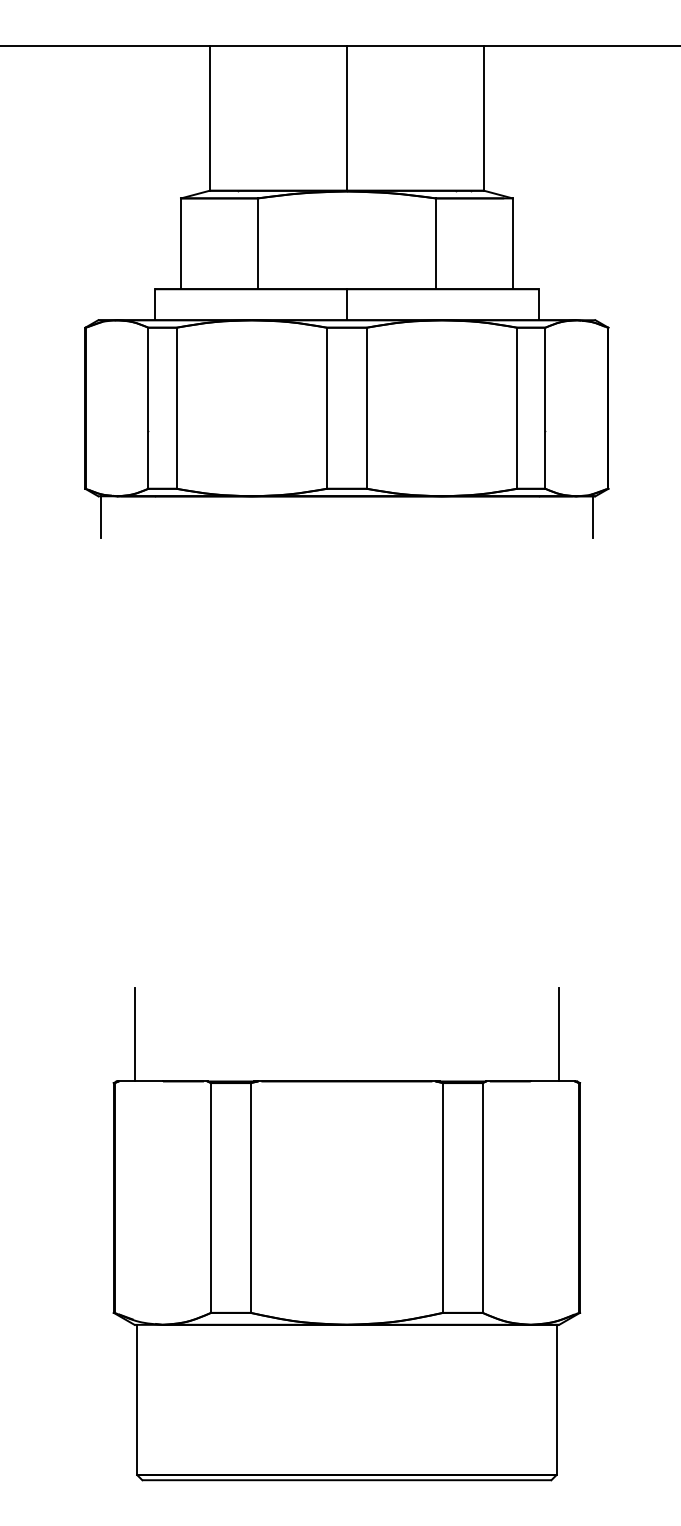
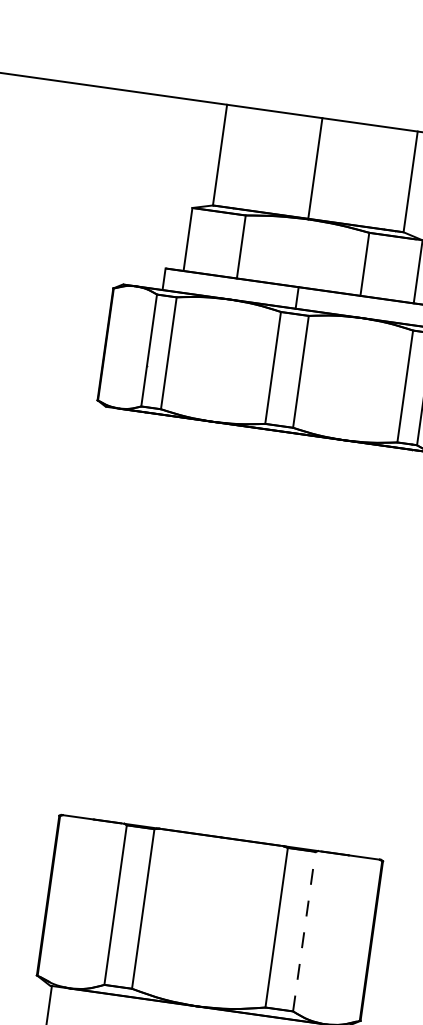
line: (100, 516) -> (105, 421), removed
line: (134, 1034) -> (78, 784), removed
line: (559, 1034) -> (373, 825), removed
line: (482, 1197) -> (304, 931), solid -> dashed

